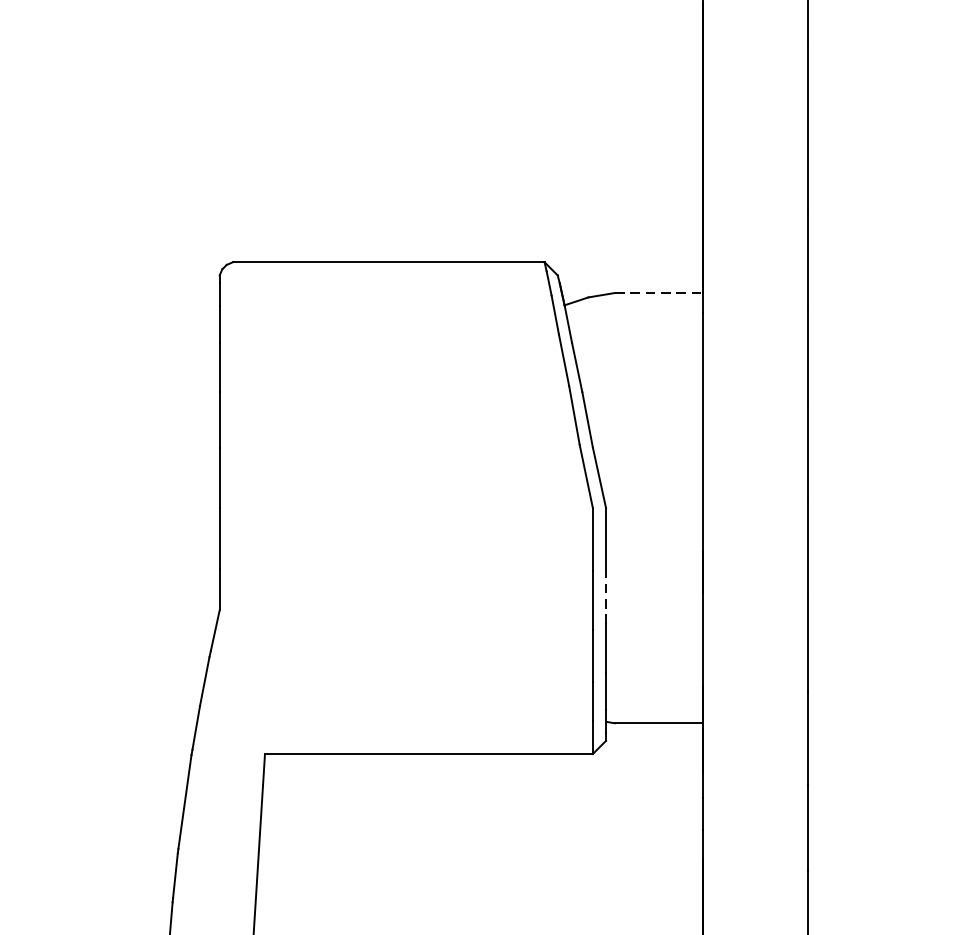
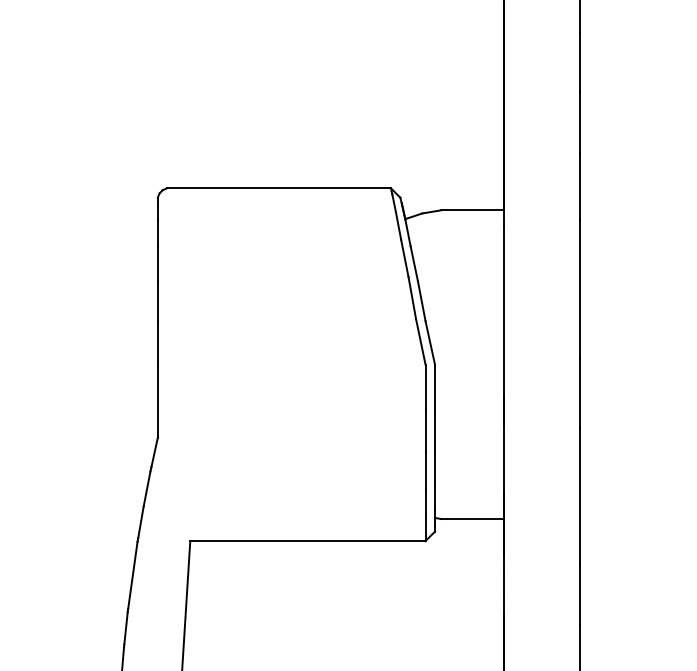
line: (658, 293) -> (472, 210), dashed -> solid
line: (606, 595) -> (435, 427), dashed -> solid

